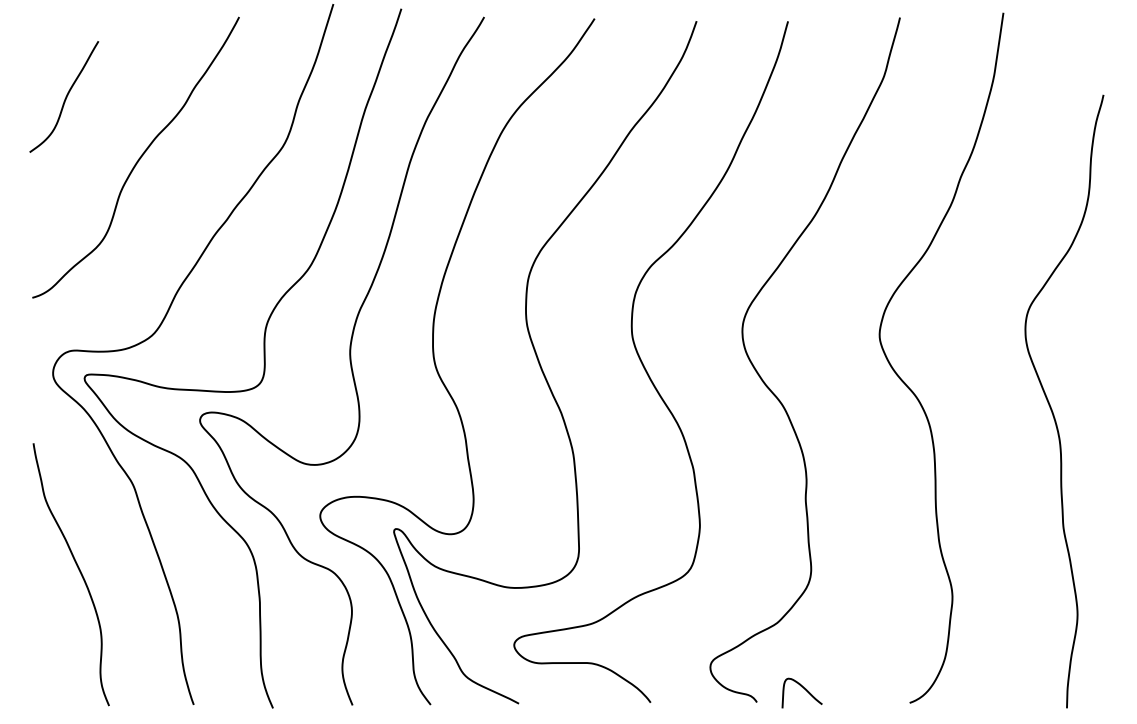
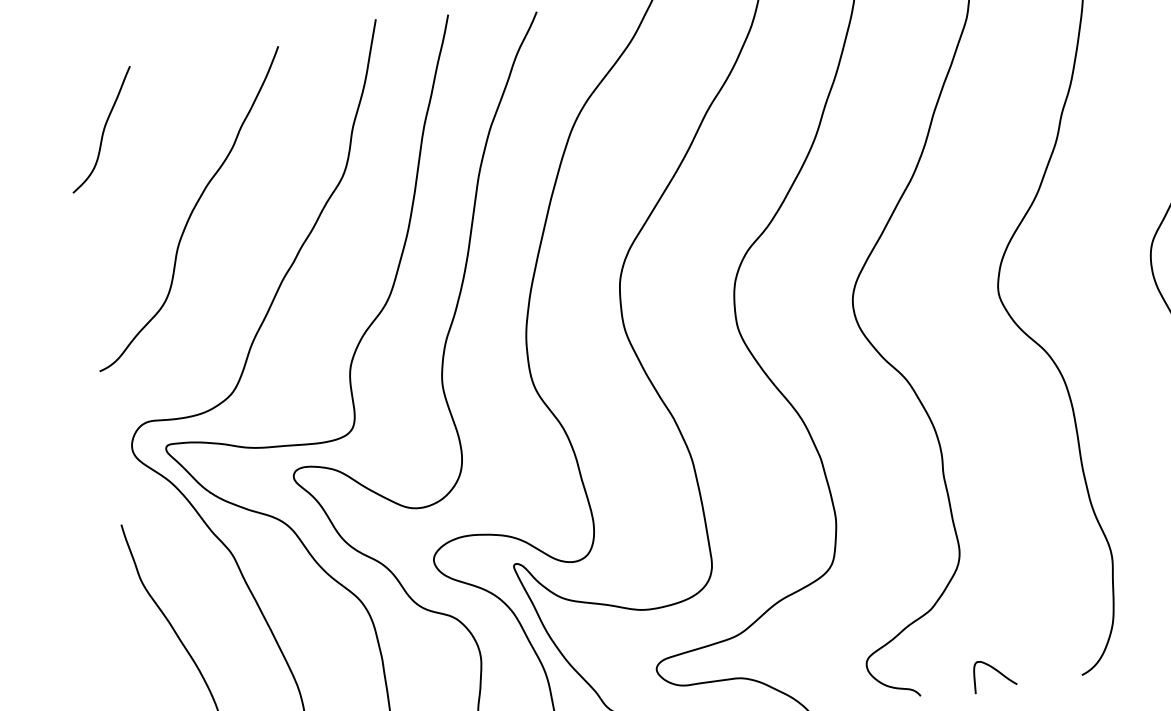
curve: (65, 96) -> (102, 129), moved
curve: (804, 689) -> (996, 671), moved

